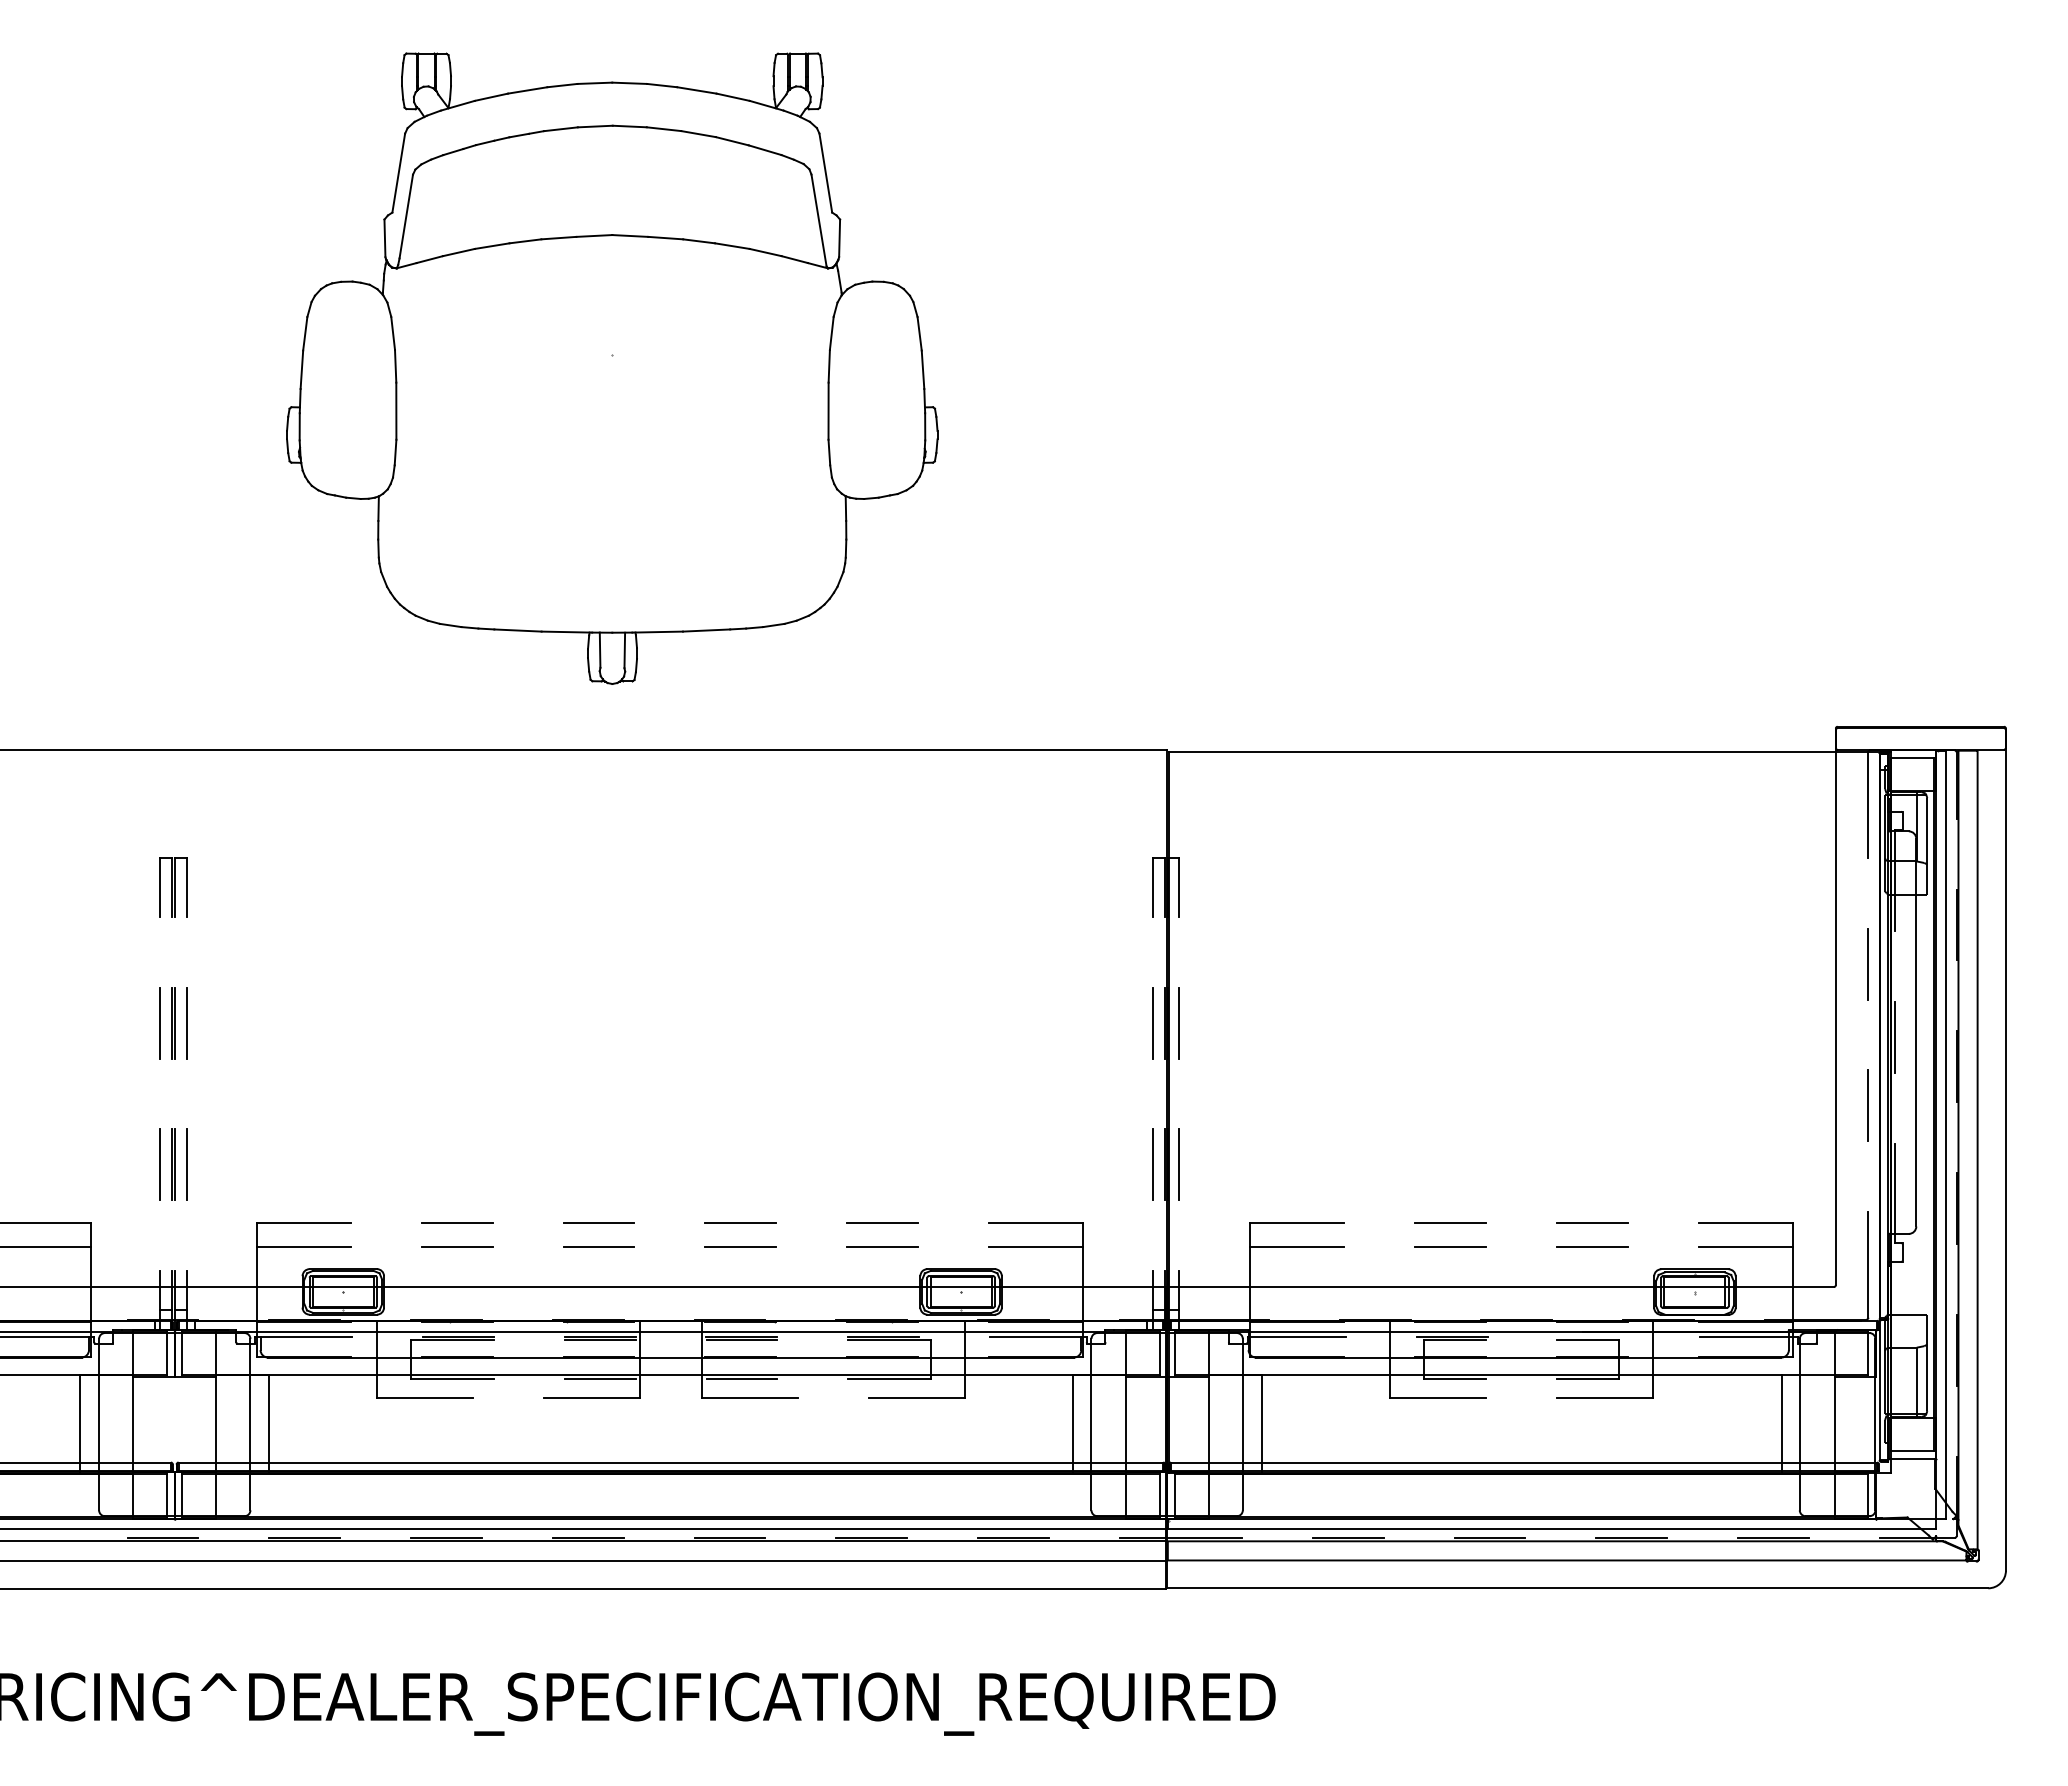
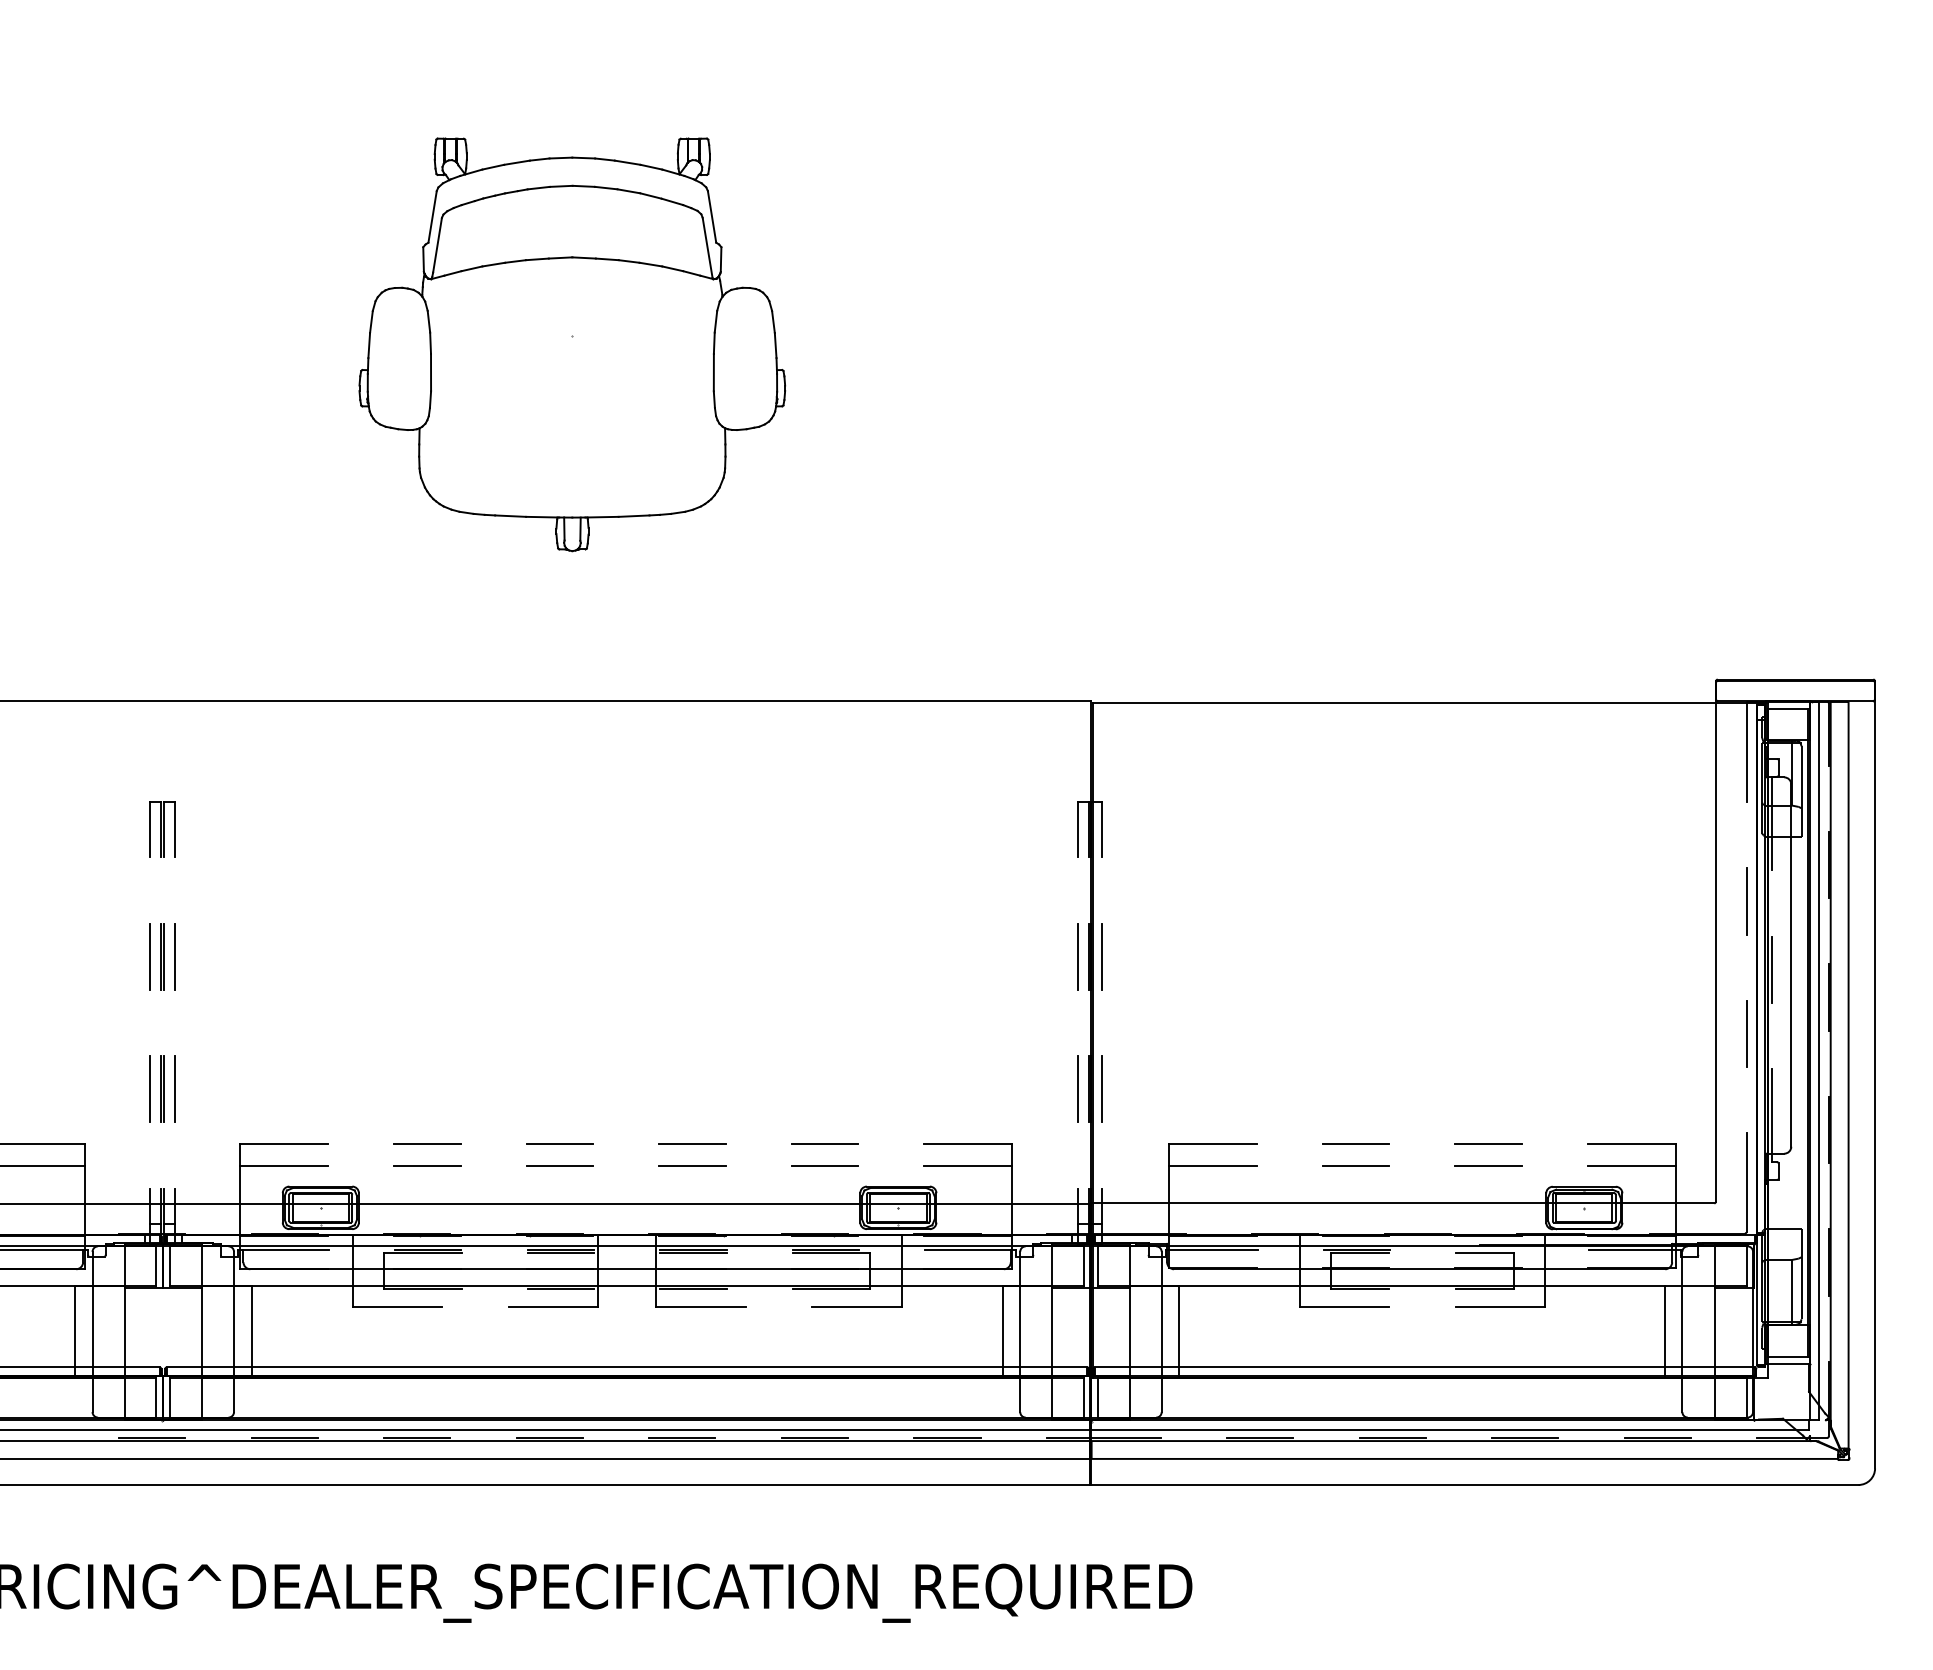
part: (612, 368) -> (572, 344), size x0.7

